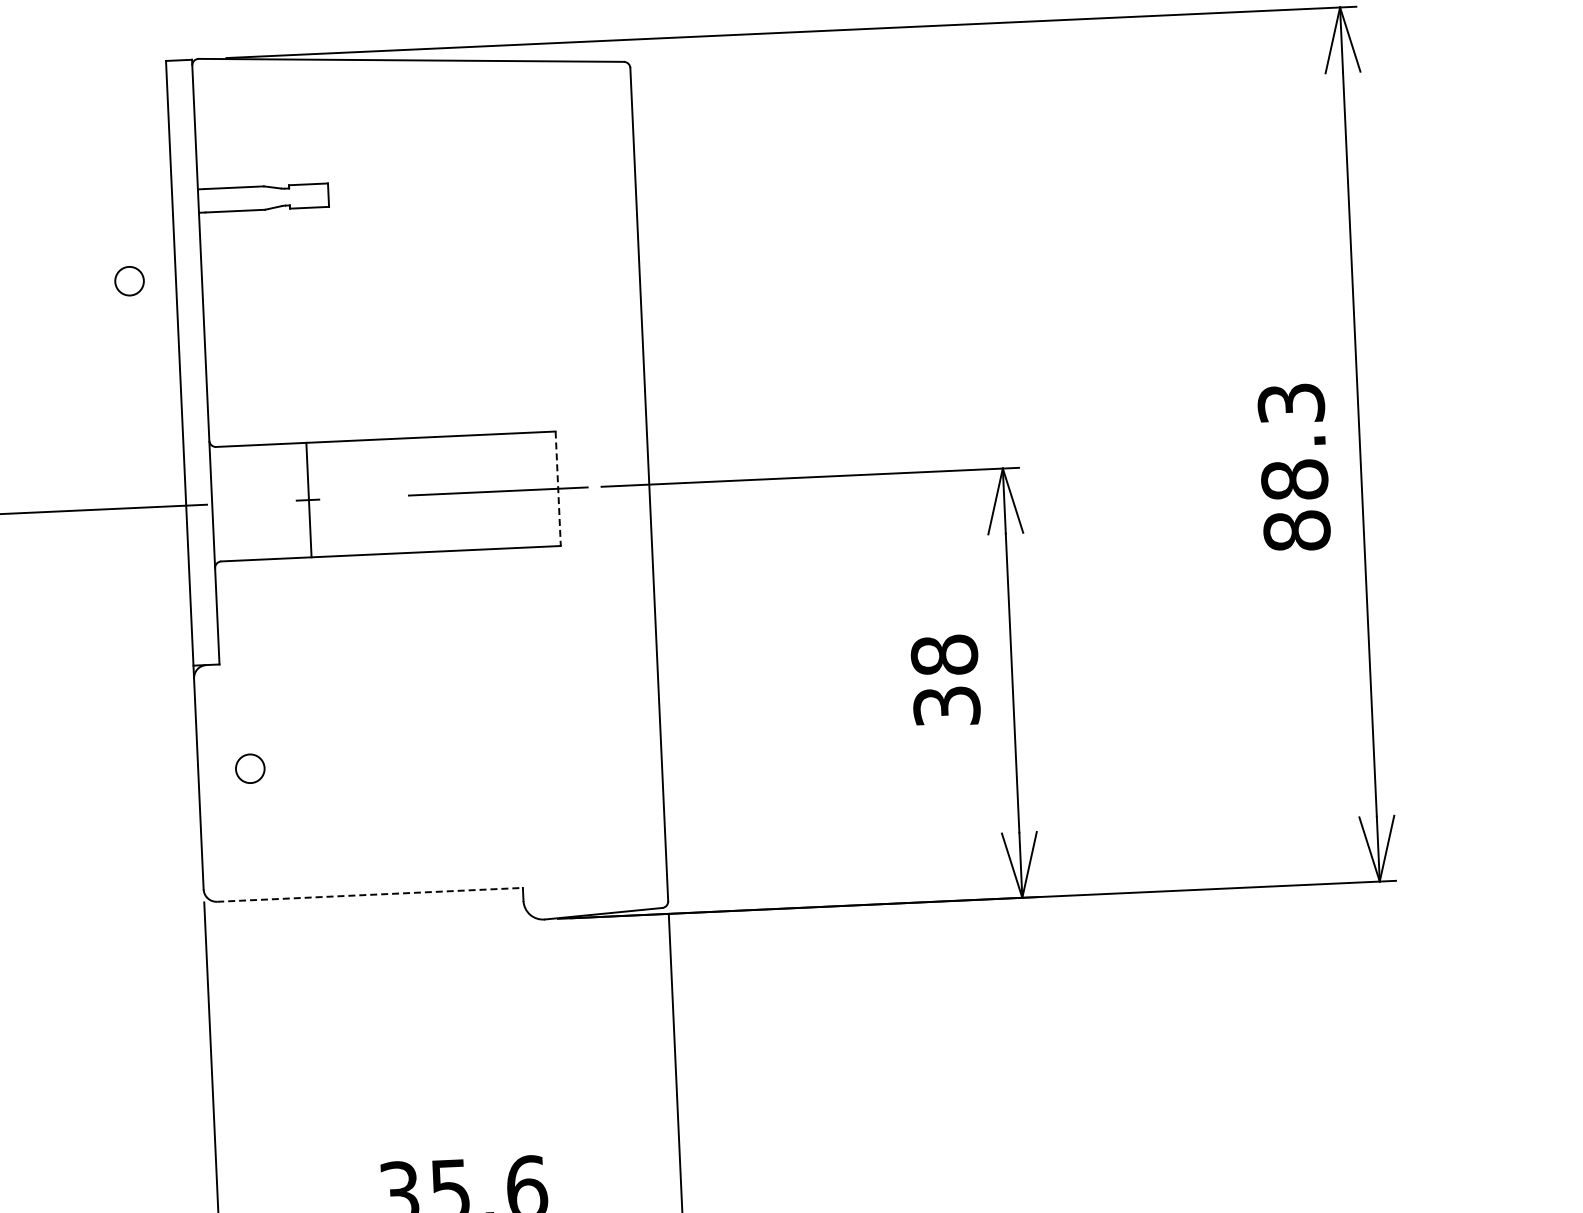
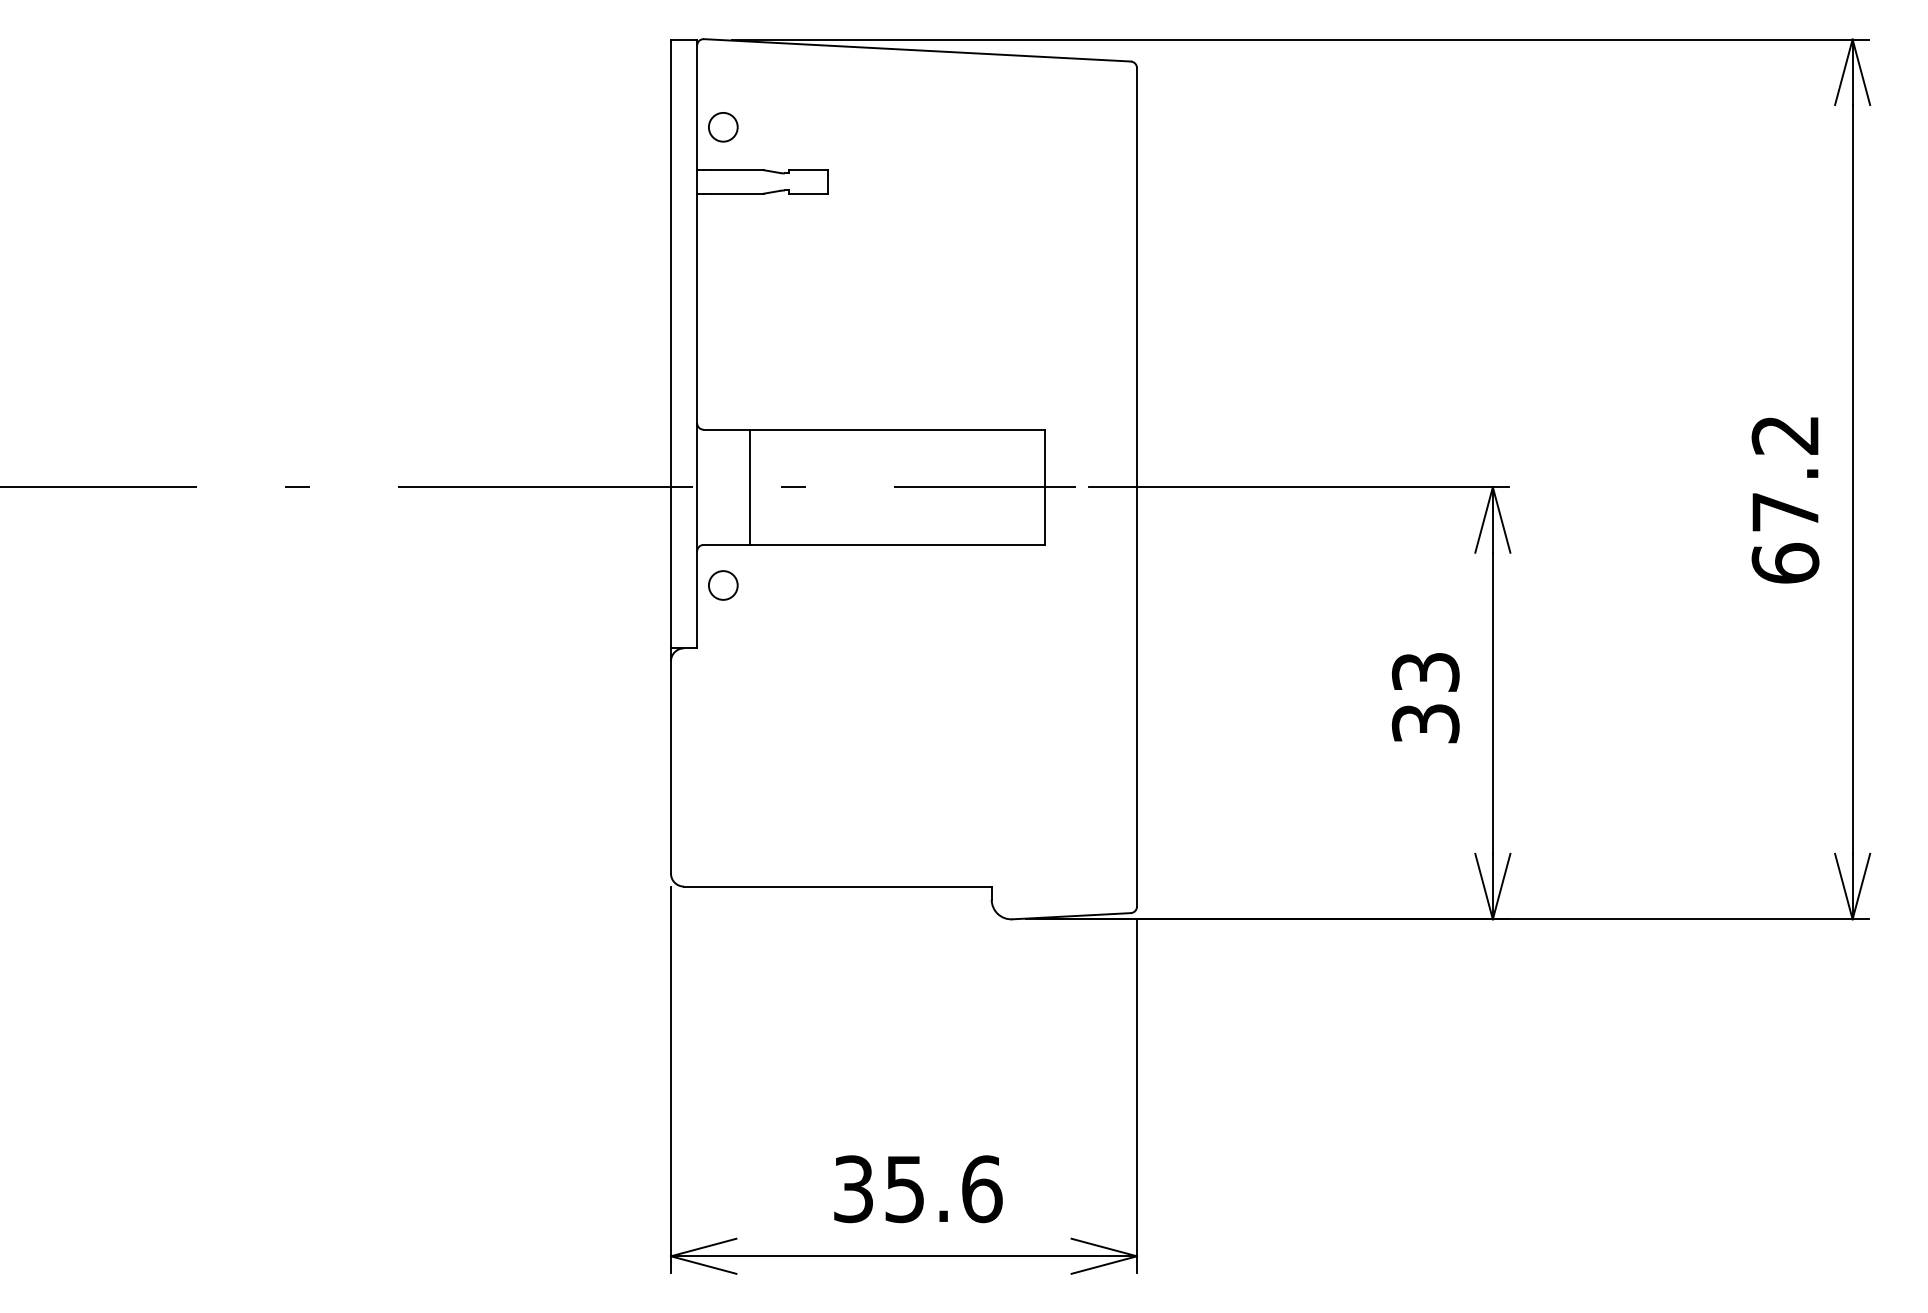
circle: (129, 281) -> (723, 127), moved
text: (1294, 467) -> (1785, 499), 88.3 -> 67.2
line: (558, 488) -> (1045, 487), dashed -> solid
line: (308, 499) -> (749, 486), moved
text: (944, 655) -> (1425, 672), 38 -> 33
circle: (250, 768) -> (723, 585), moved
line: (369, 894) -> (837, 886), dashed -> solid

